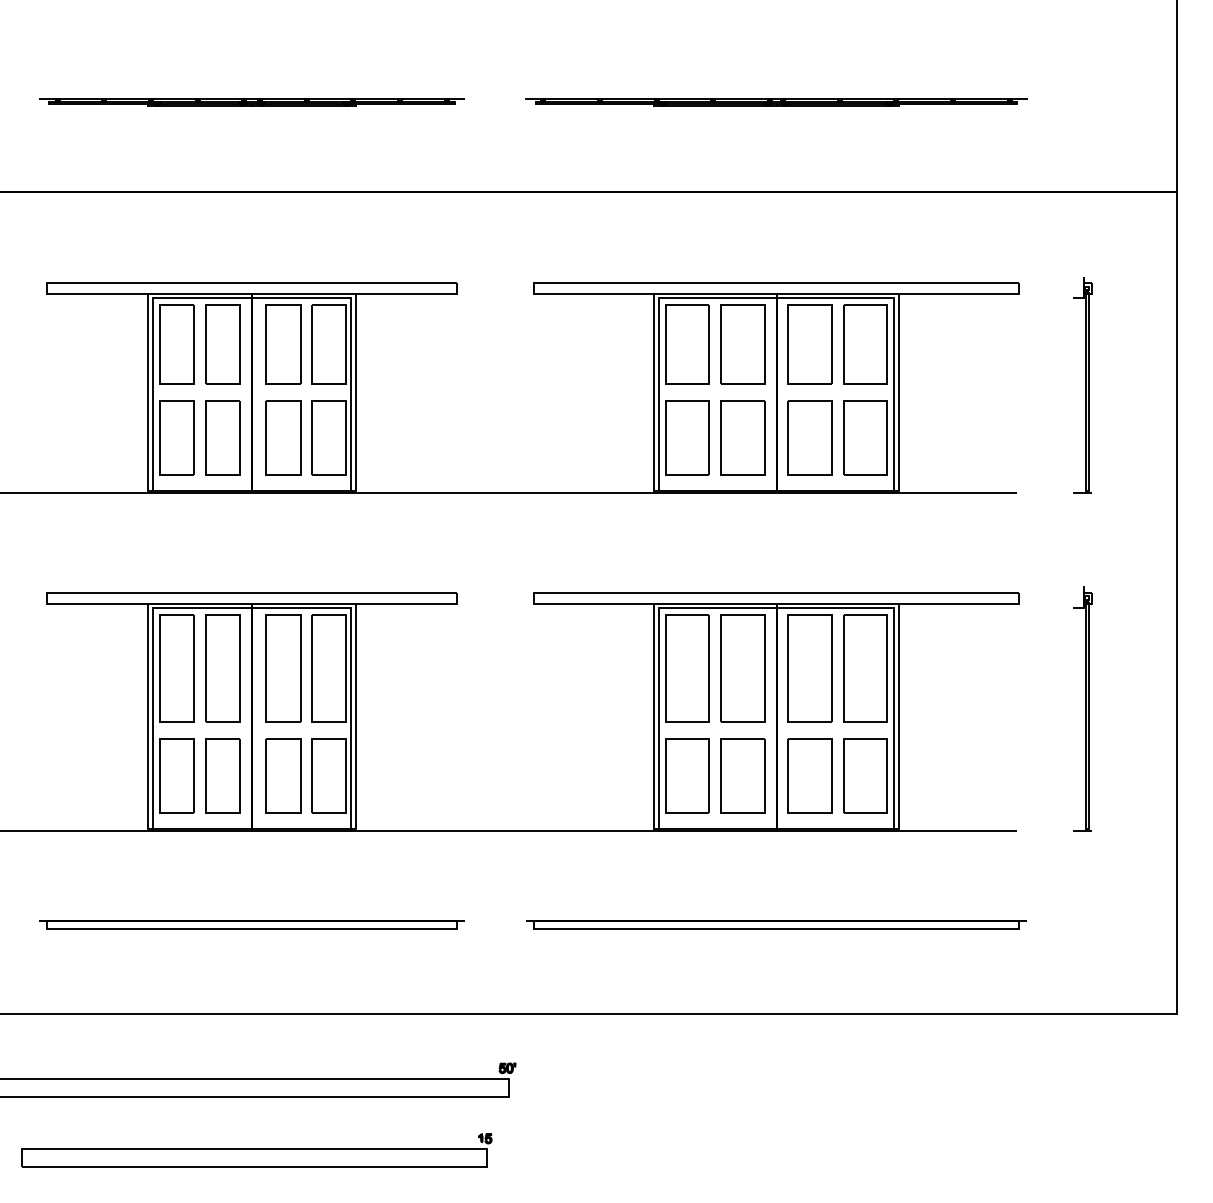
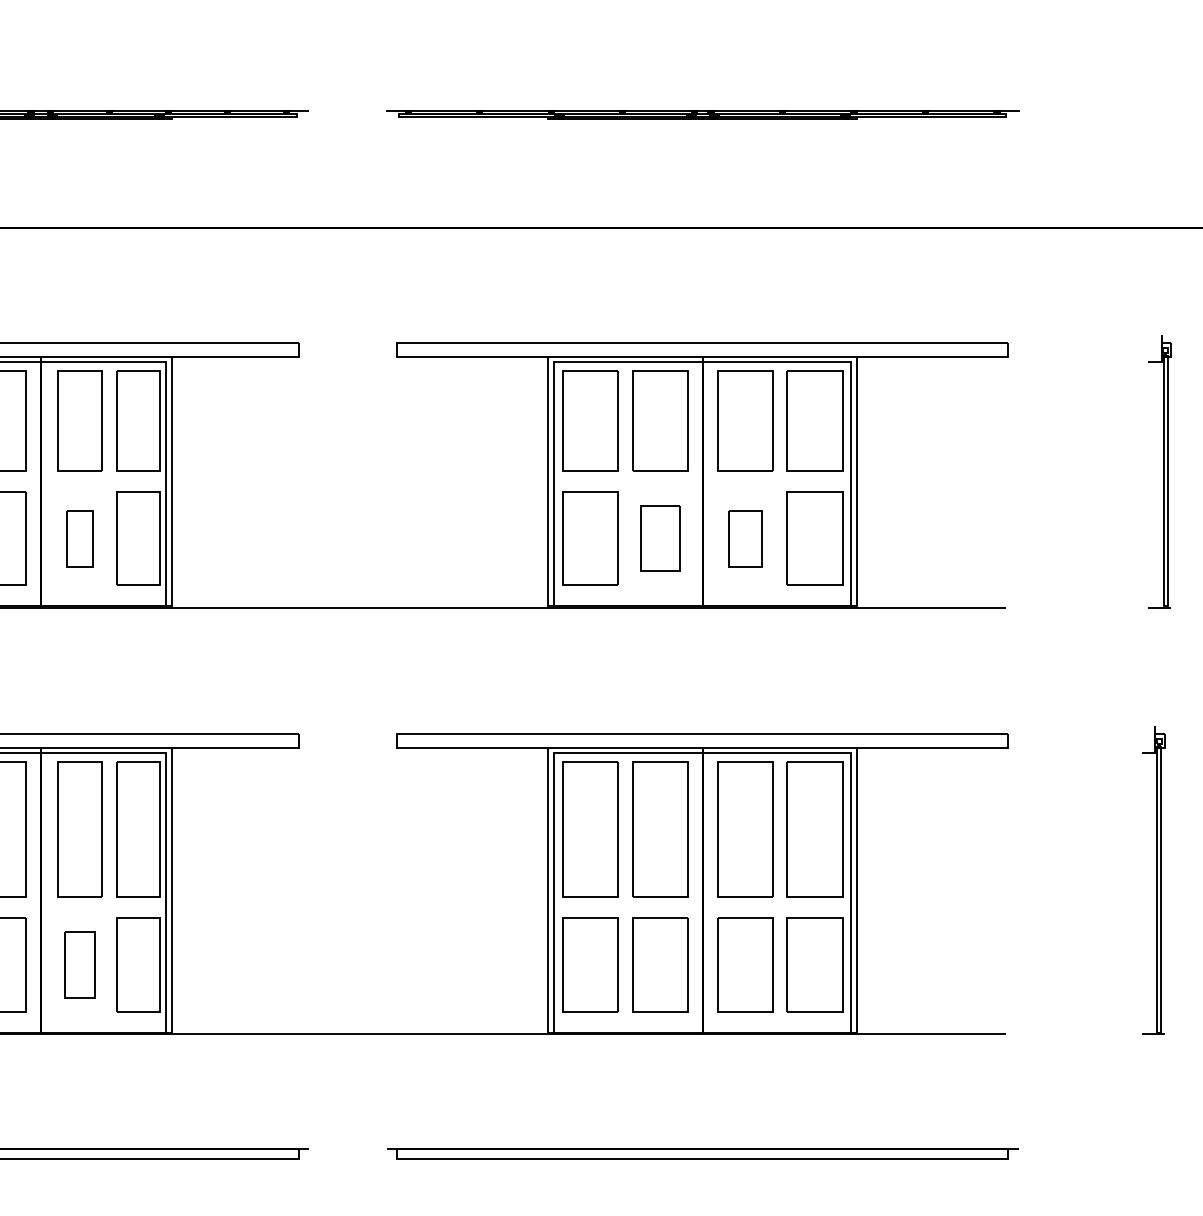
part: (1082, 385) -> (1159, 472), moved
part: (283, 437) -> (80, 538), size x0.6
part: (742, 437) -> (659, 538), size x0.7
part: (809, 437) -> (744, 538), size x0.6
part: (1082, 708) -> (1153, 880), moved
part: (283, 775) -> (80, 964), size x0.7

